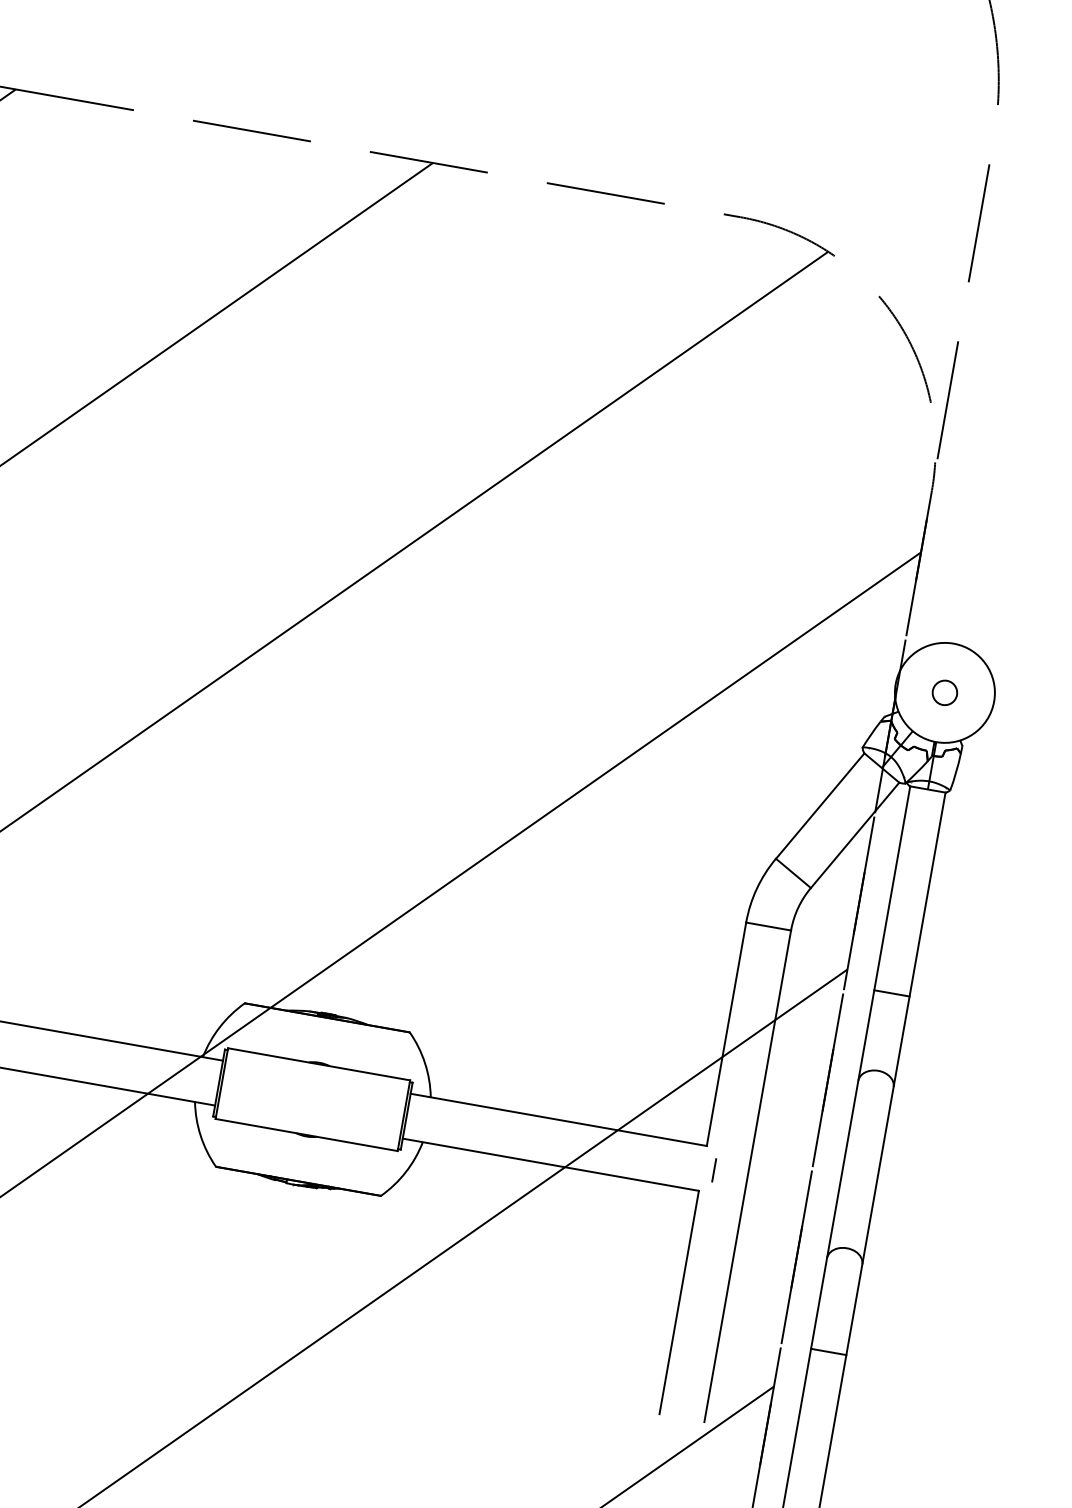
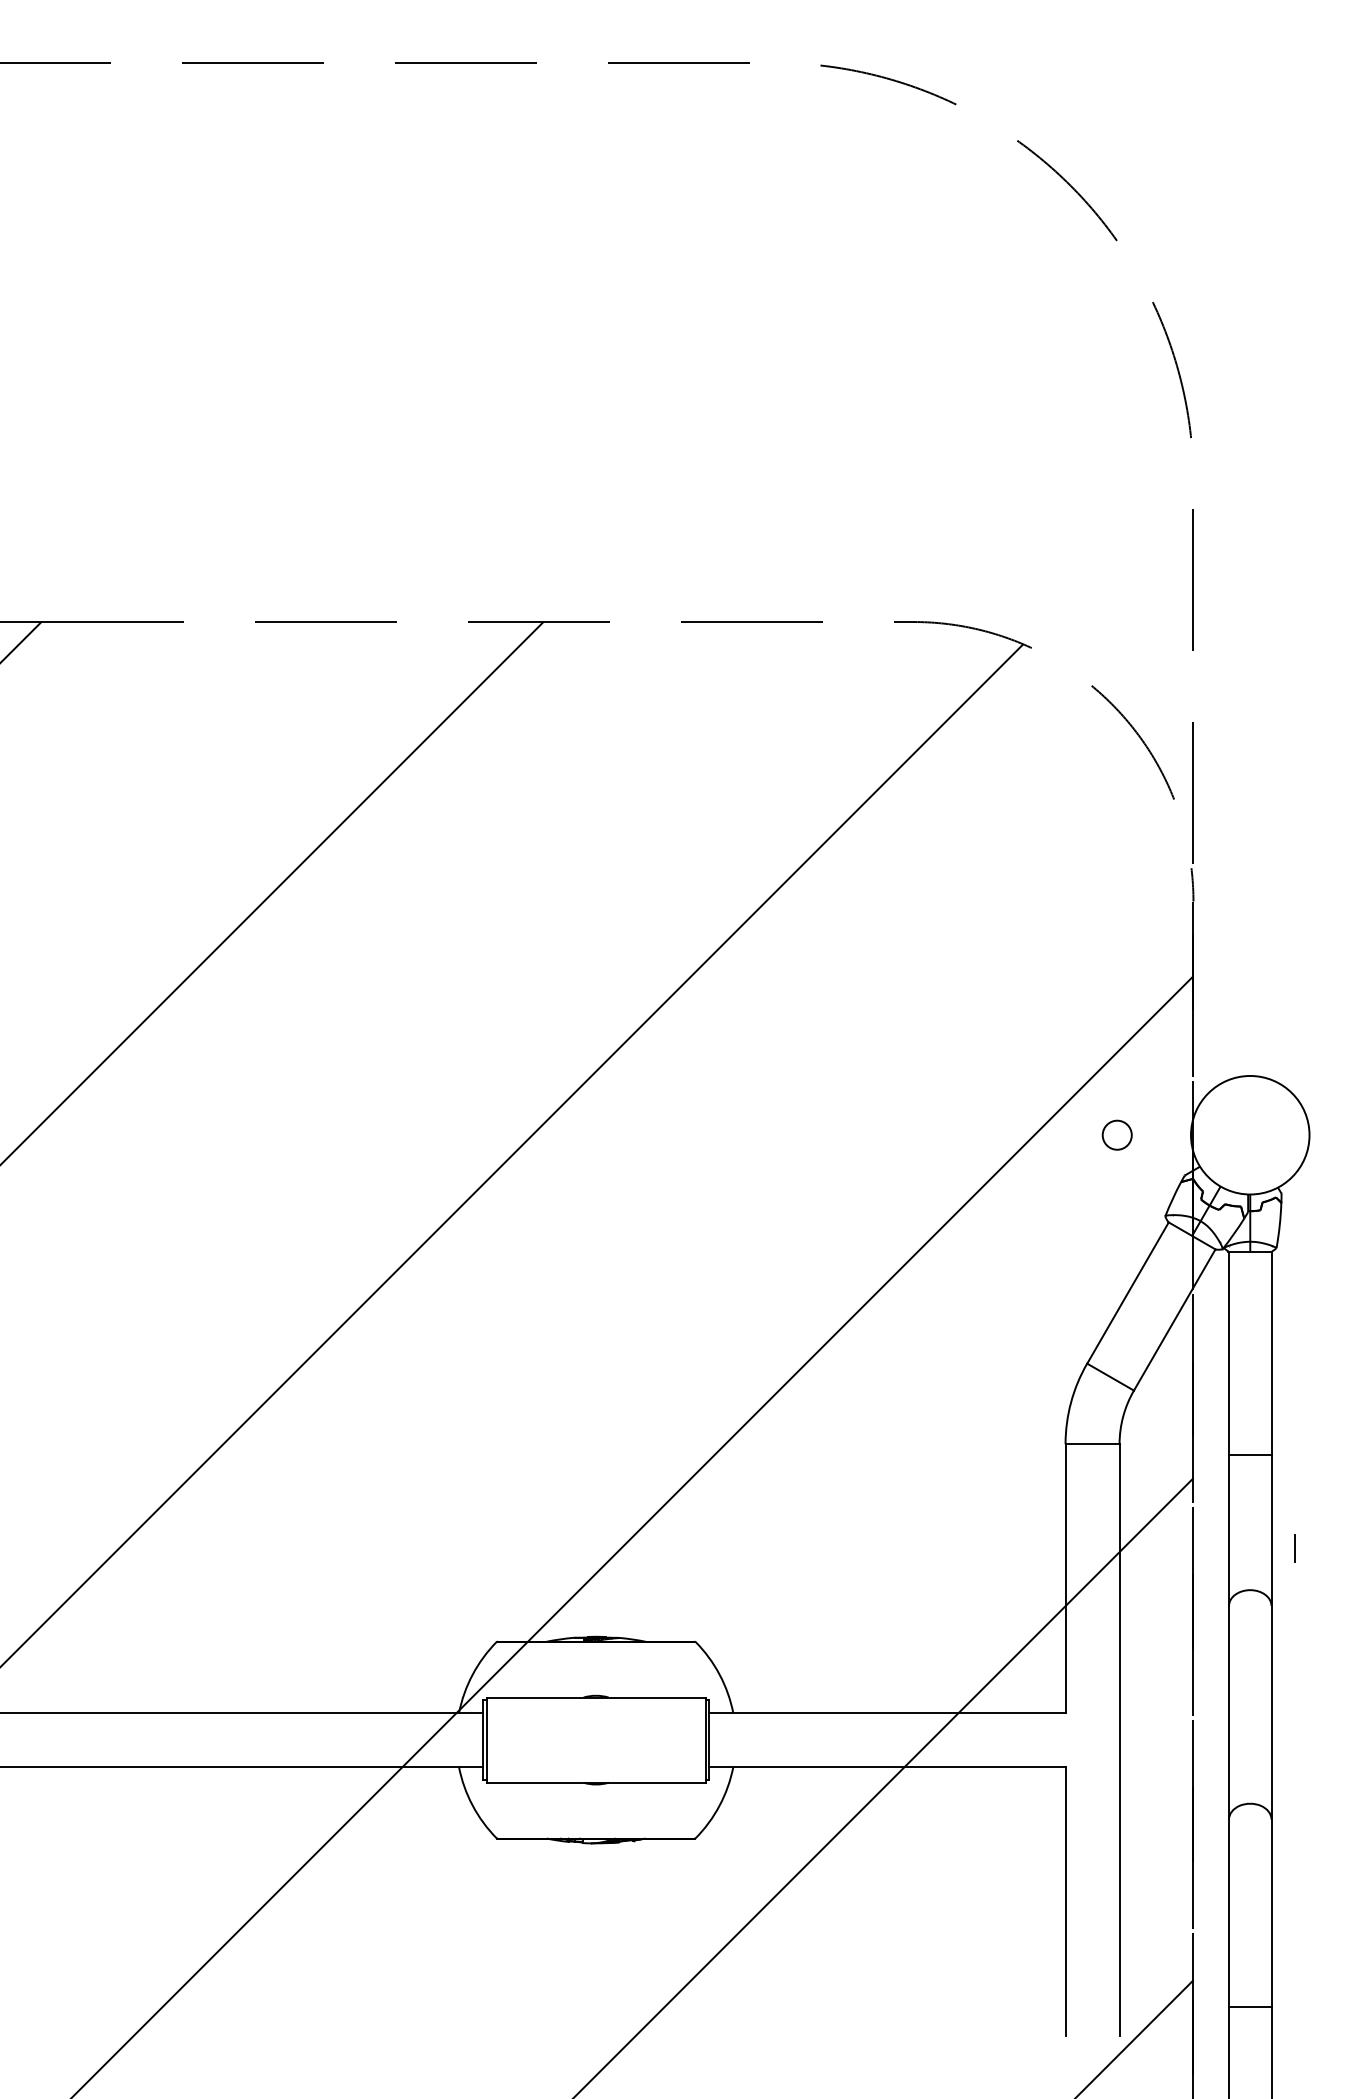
circle: (944, 692) -> (1116, 1134), moved
line: (892, 993) -> (1250, 1454), moved
line: (713, 1170) -> (1294, 1548), moved
line: (828, 1351) -> (1250, 2006), moved

